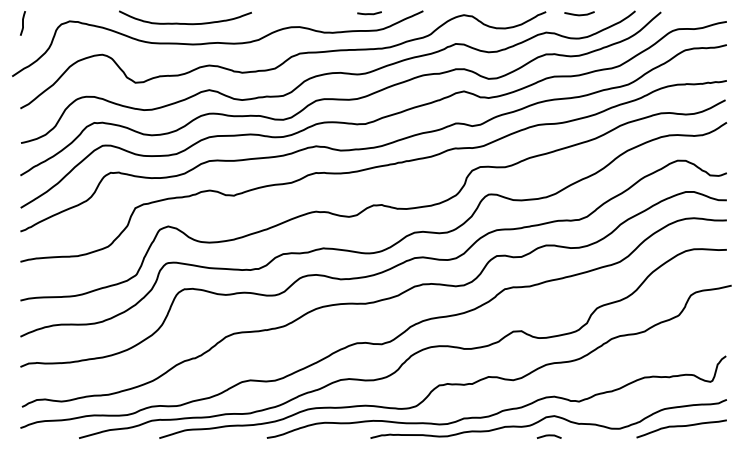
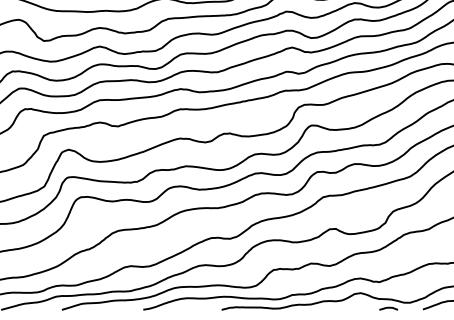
line: (548, 436) -> (388, 308), moved

